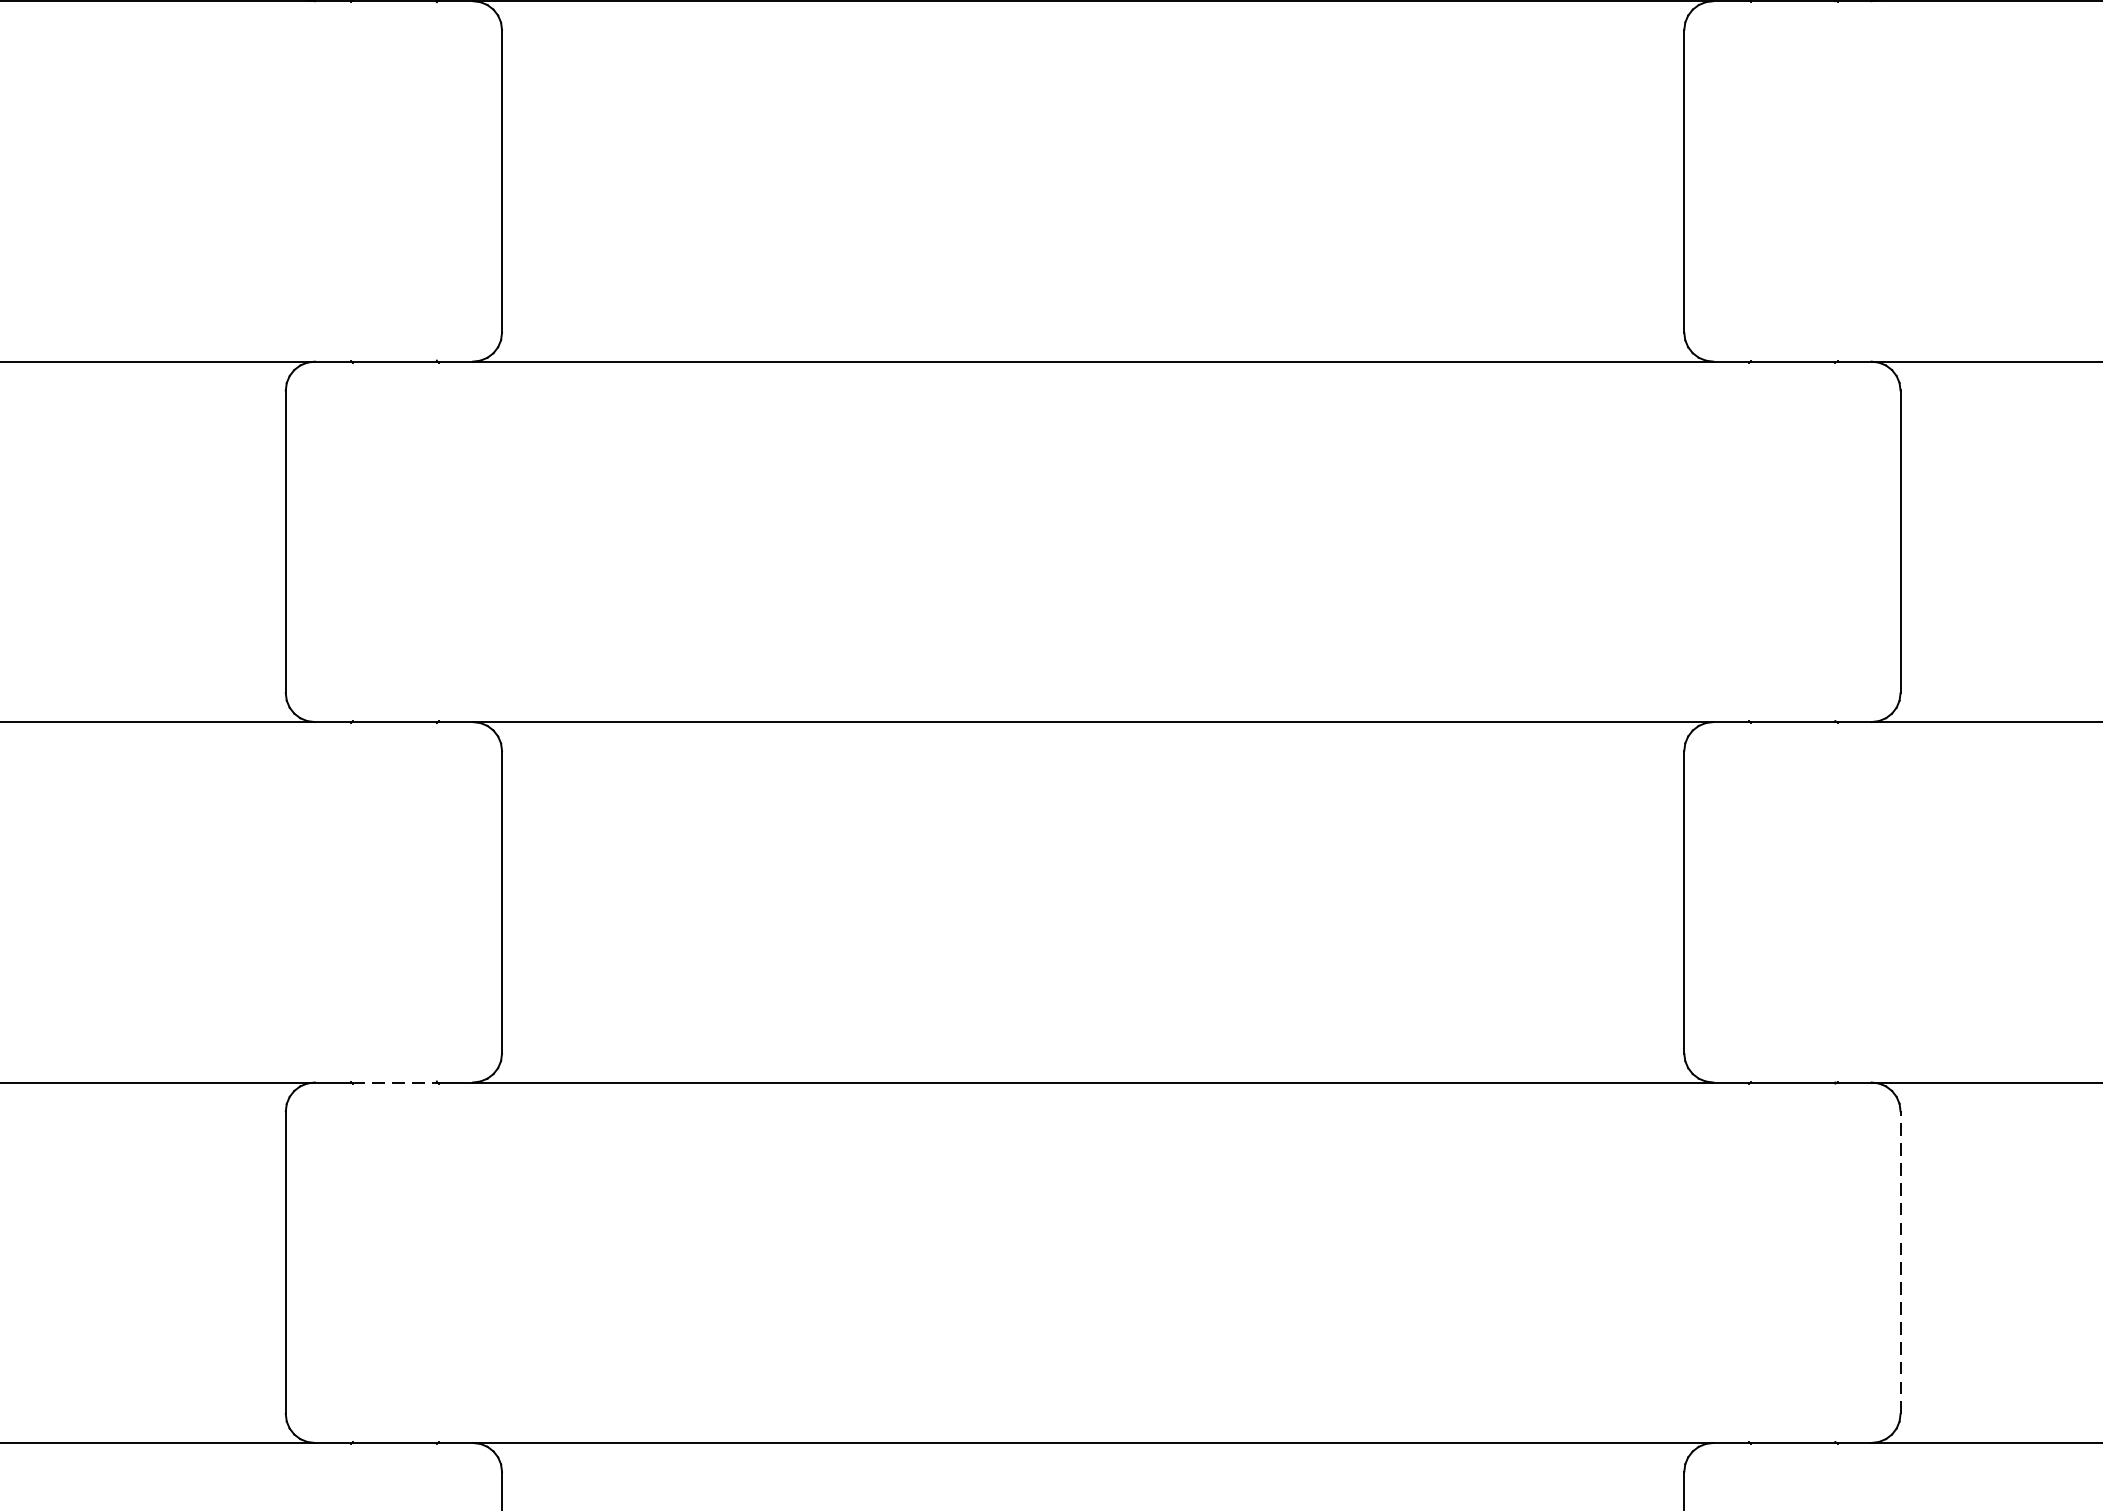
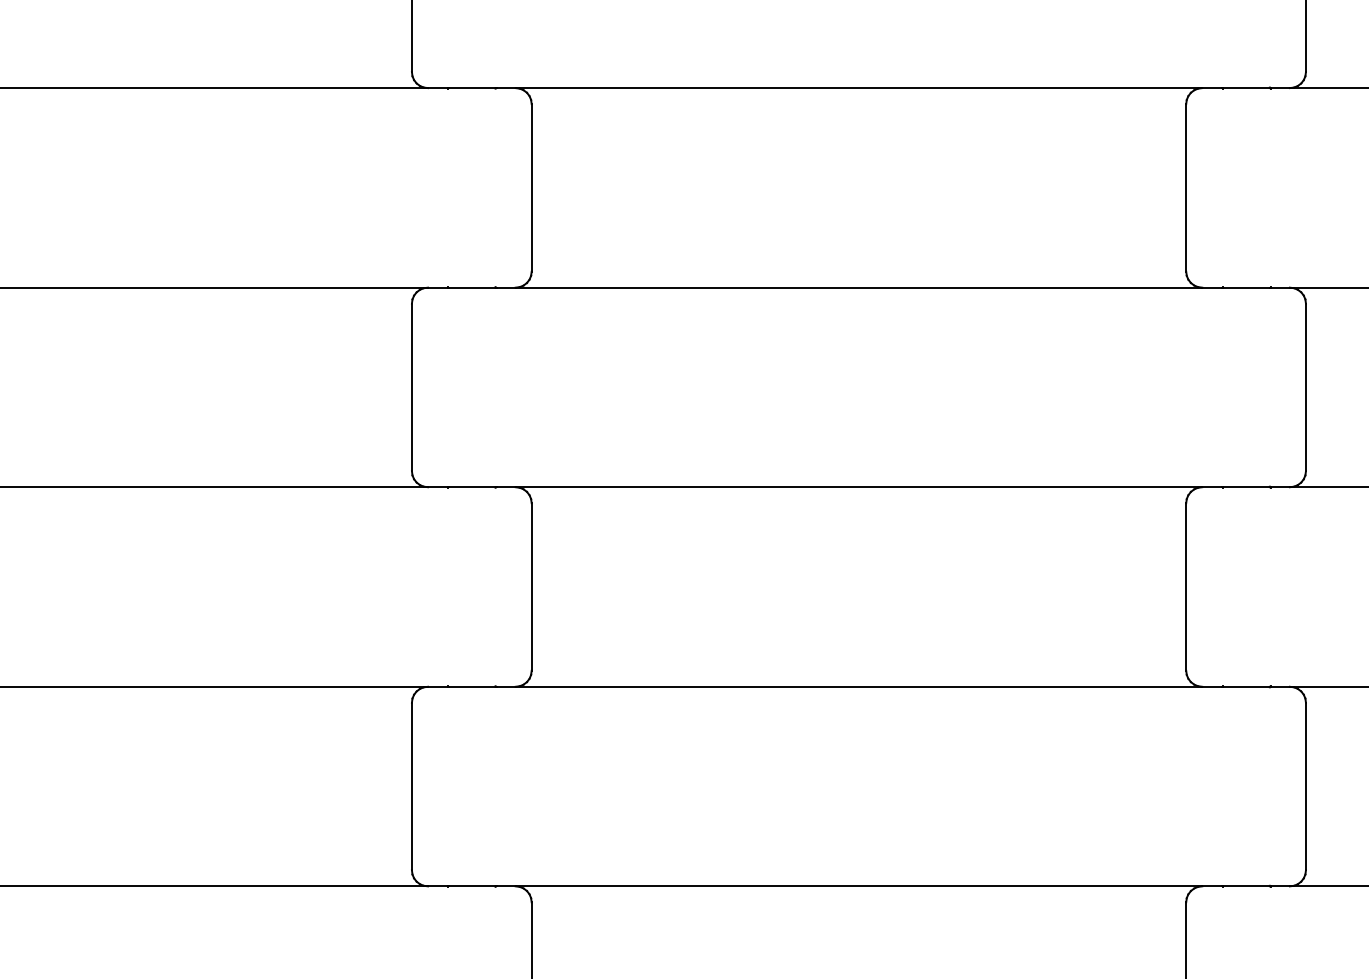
line: (395, 1082) -> (472, 686), dashed -> solid
line: (1899, 1262) -> (1305, 786), dashed -> solid

